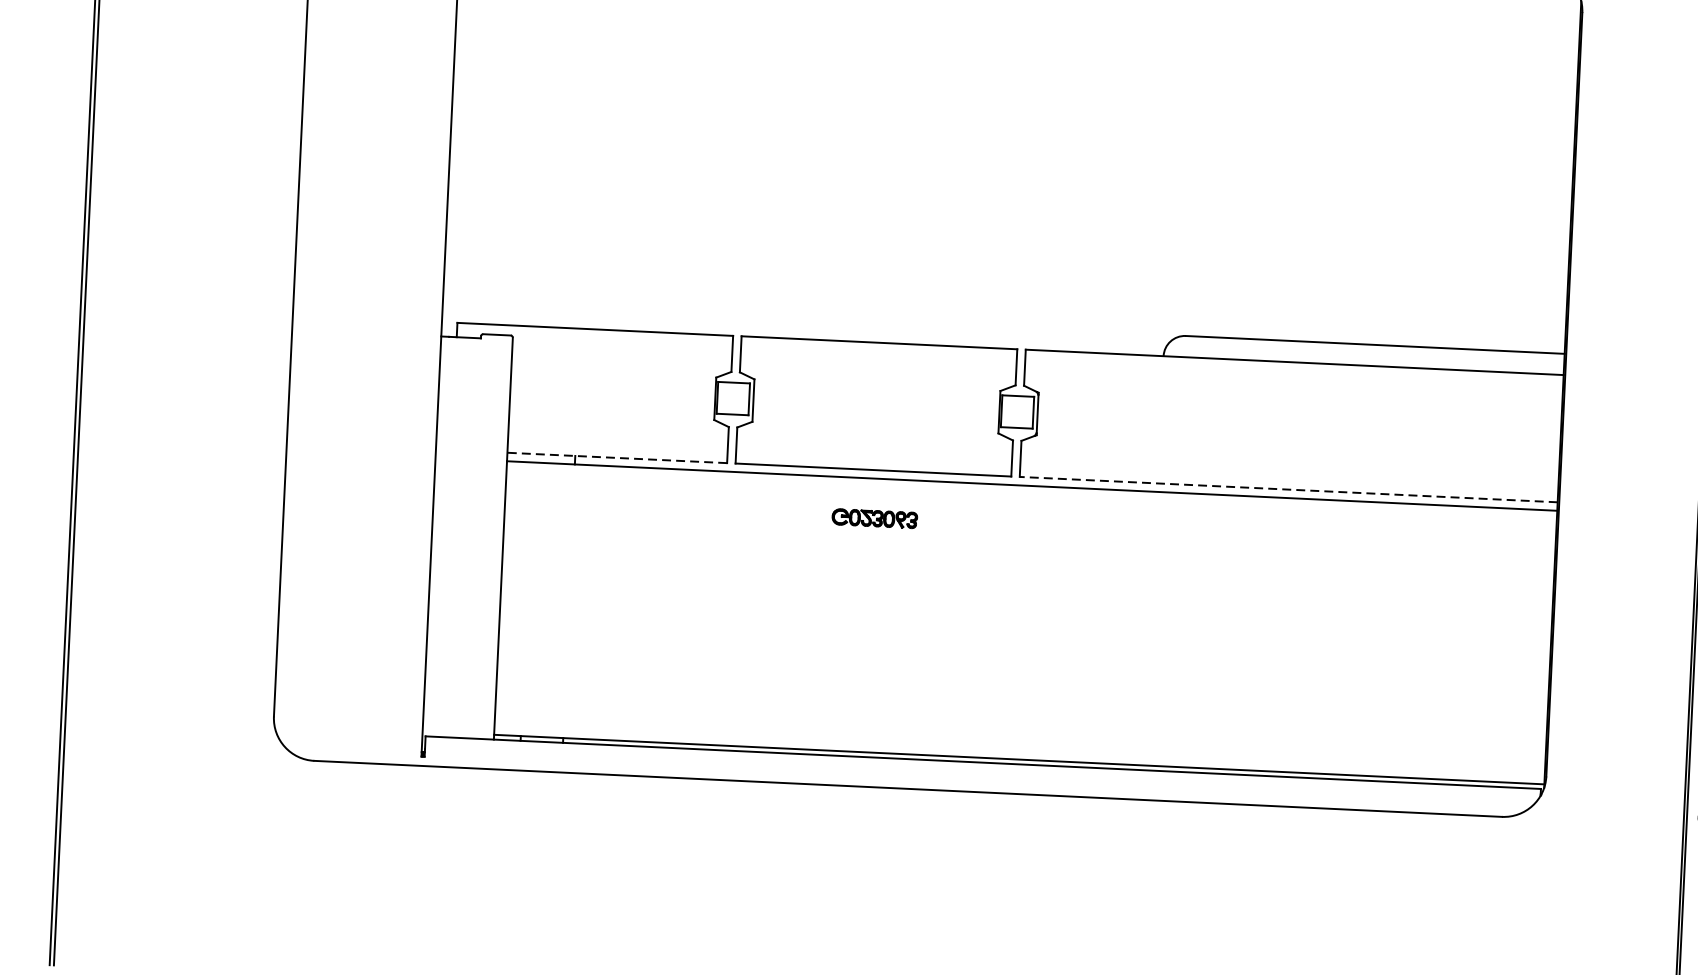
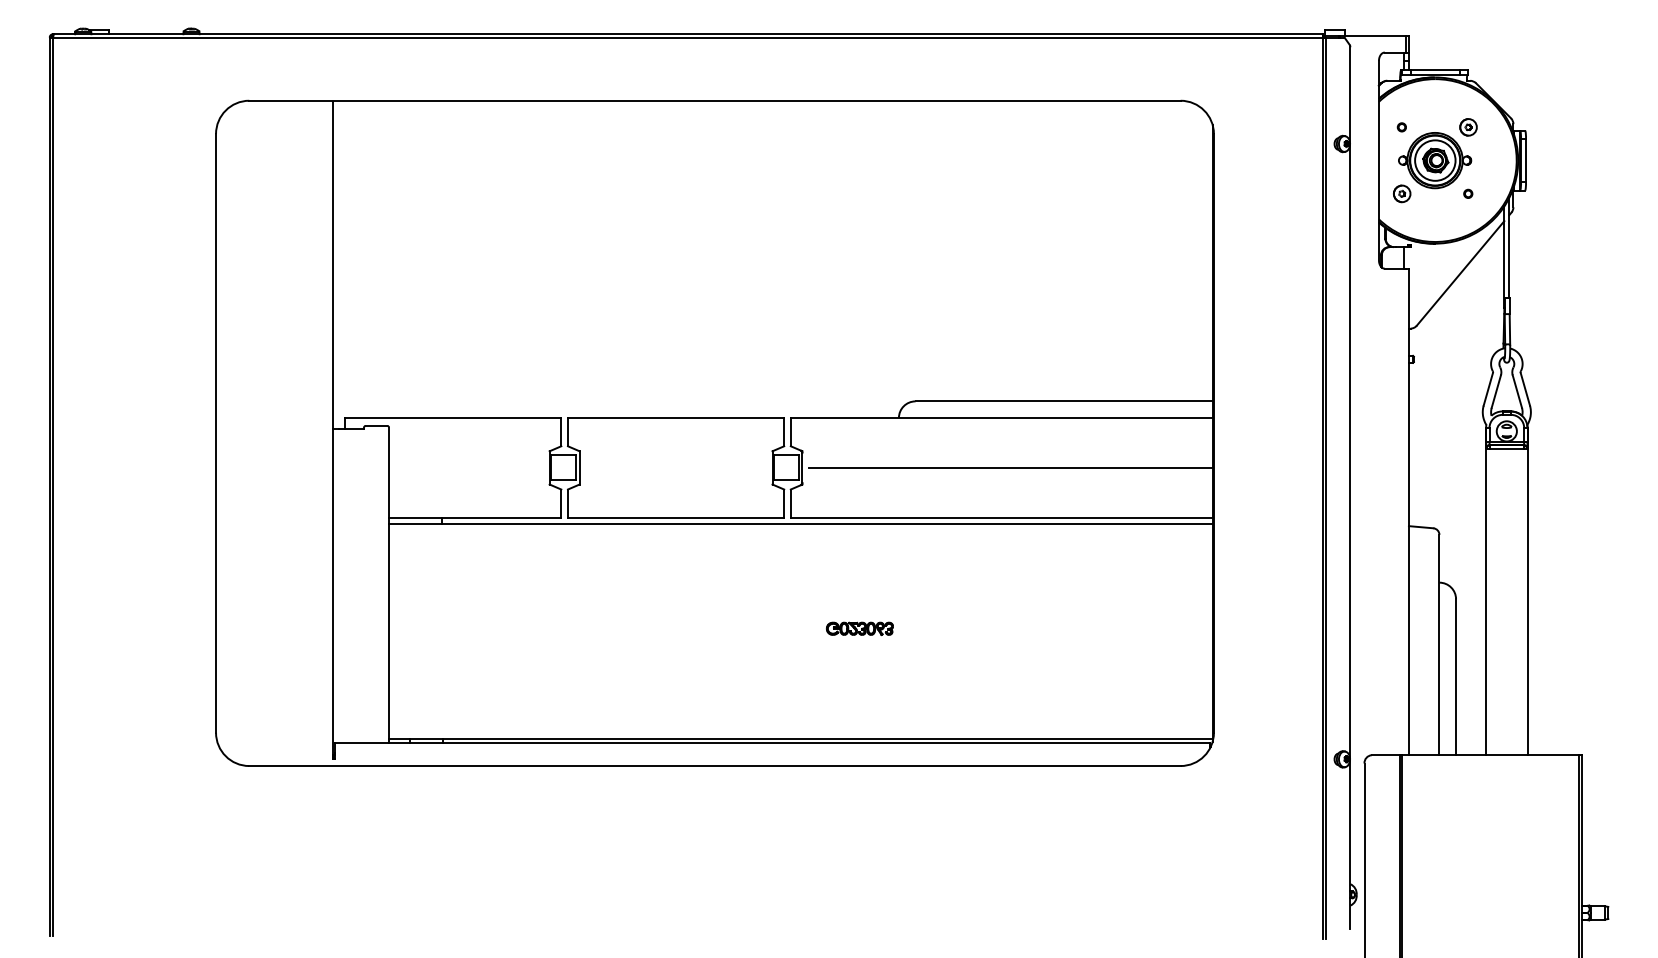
line: (1302, 426) -> (1010, 467), added
line: (616, 457) -> (474, 517), dashed -> solid
line: (1288, 489) -> (1001, 517), dashed -> solid
part: (874, 518) -> (859, 628), moved

